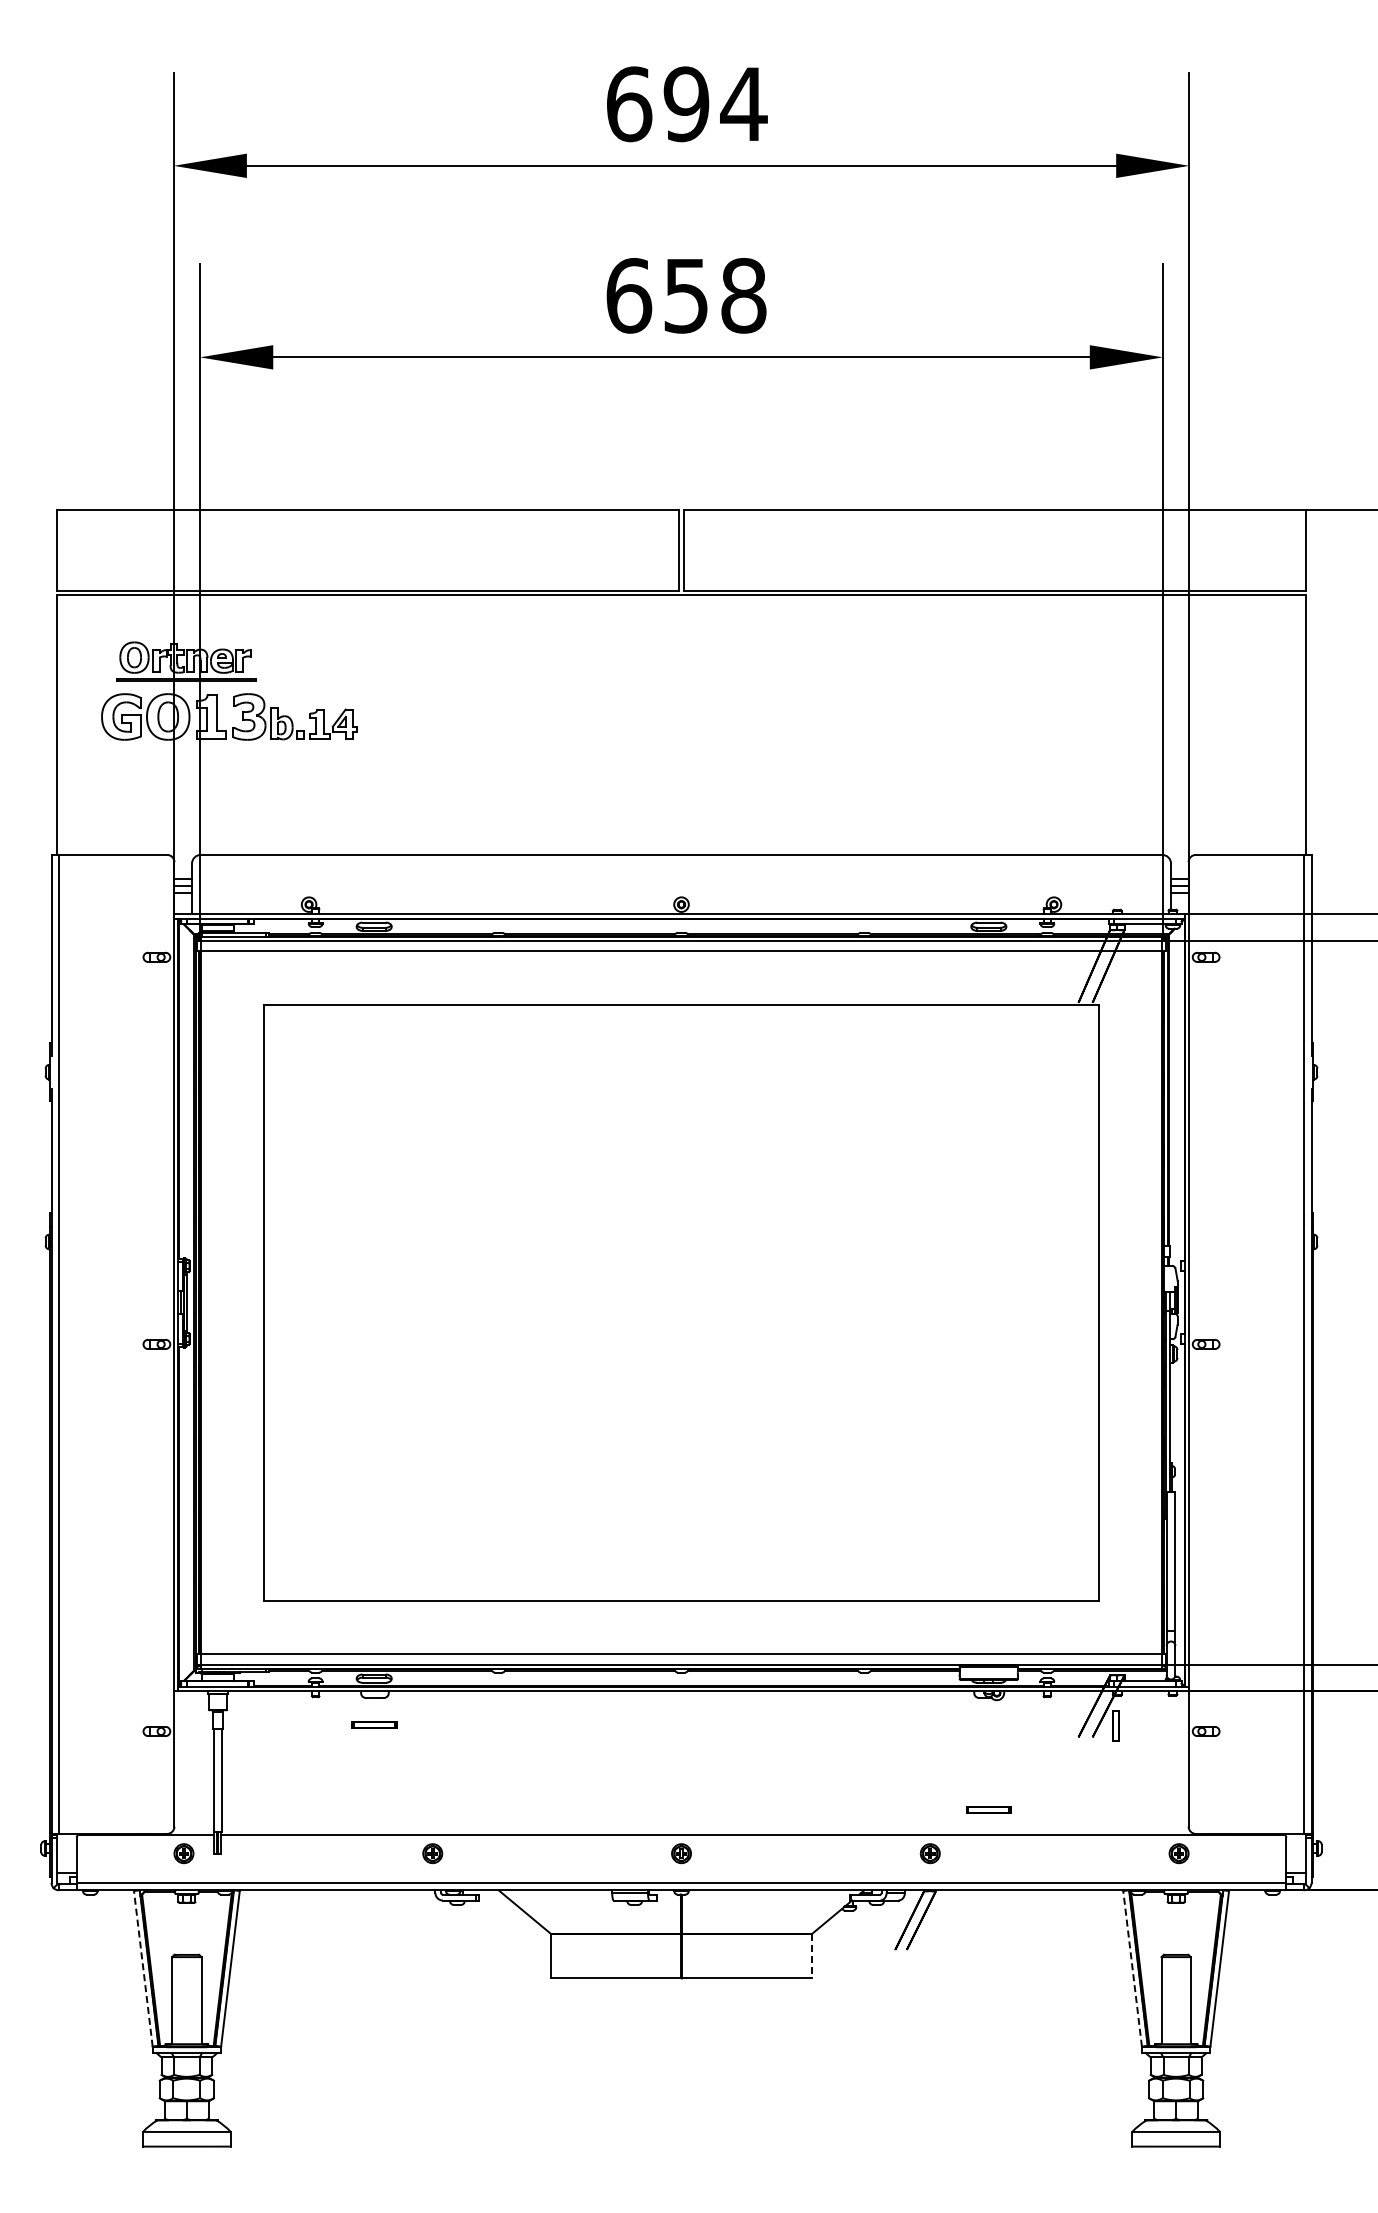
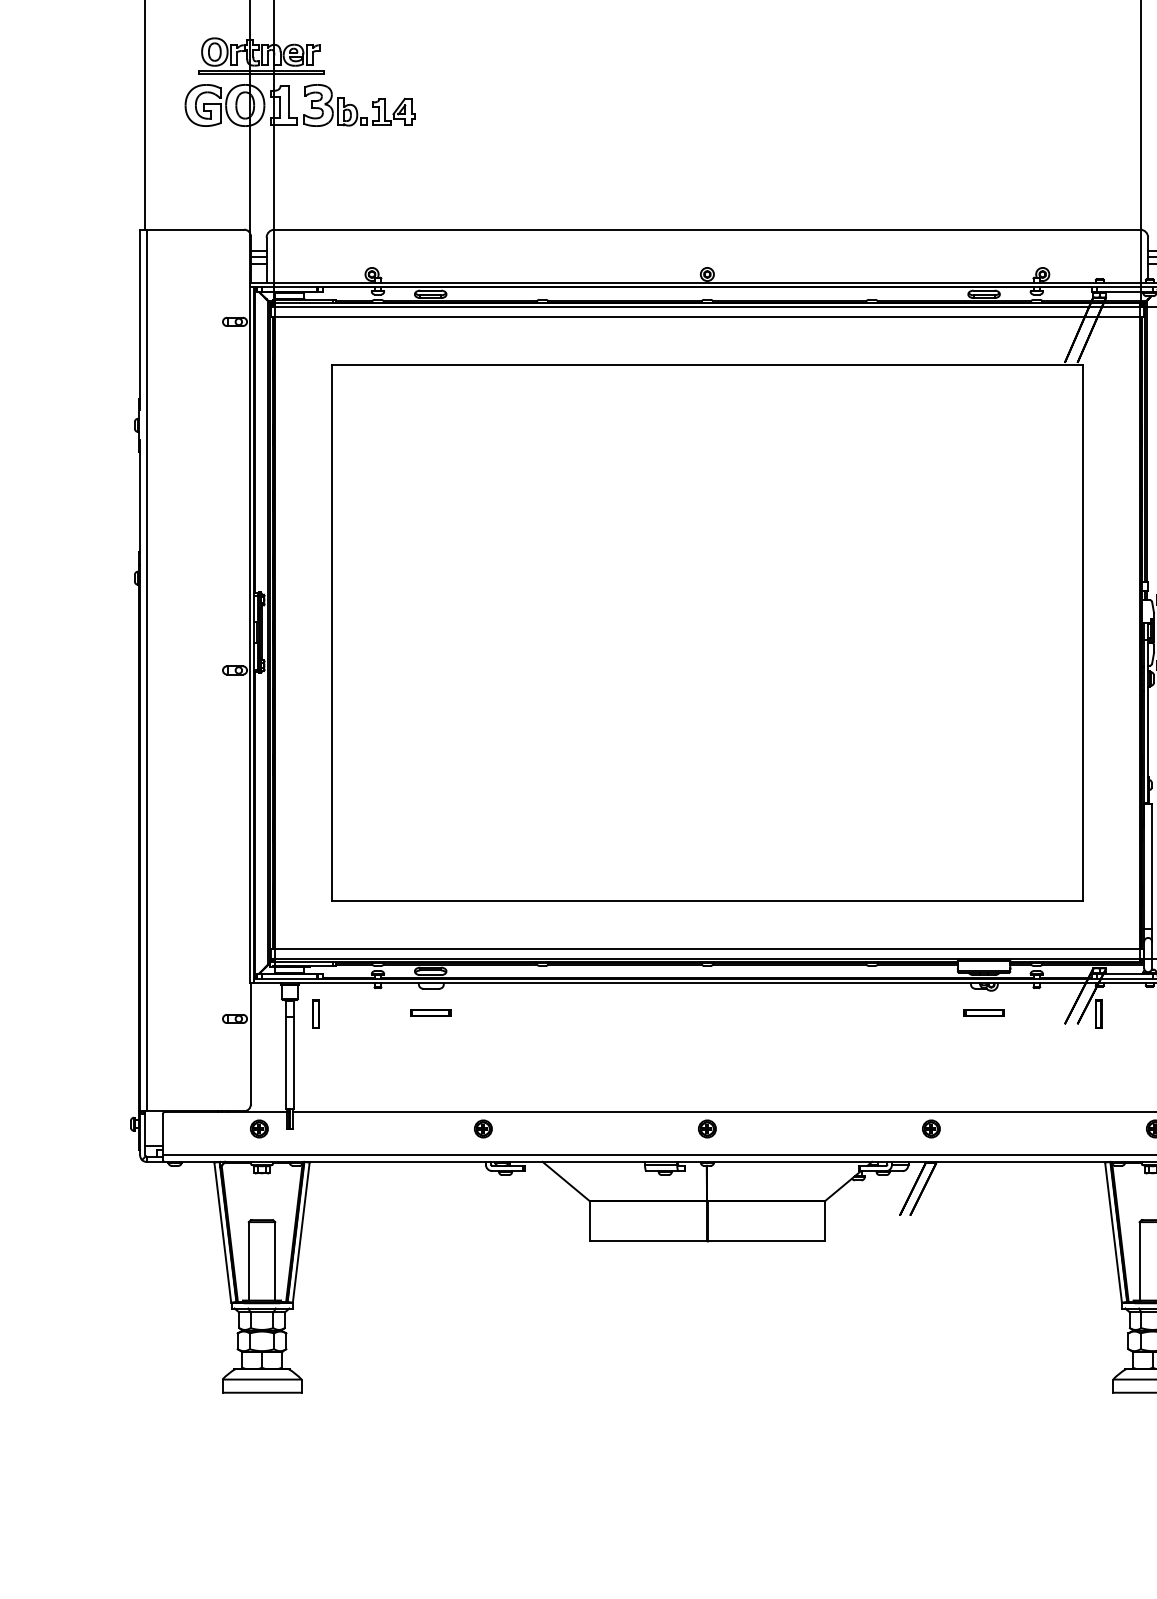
part: (246, 1725) -> (315, 1013), added
part: (988, 1809) -> (983, 1012), moved
line: (811, 1956) -> (824, 1221), dashed -> solid
line: (143, 1968) -> (222, 1232), dashed -> solid
line: (1132, 1968) -> (1113, 1232), dashed -> solid

